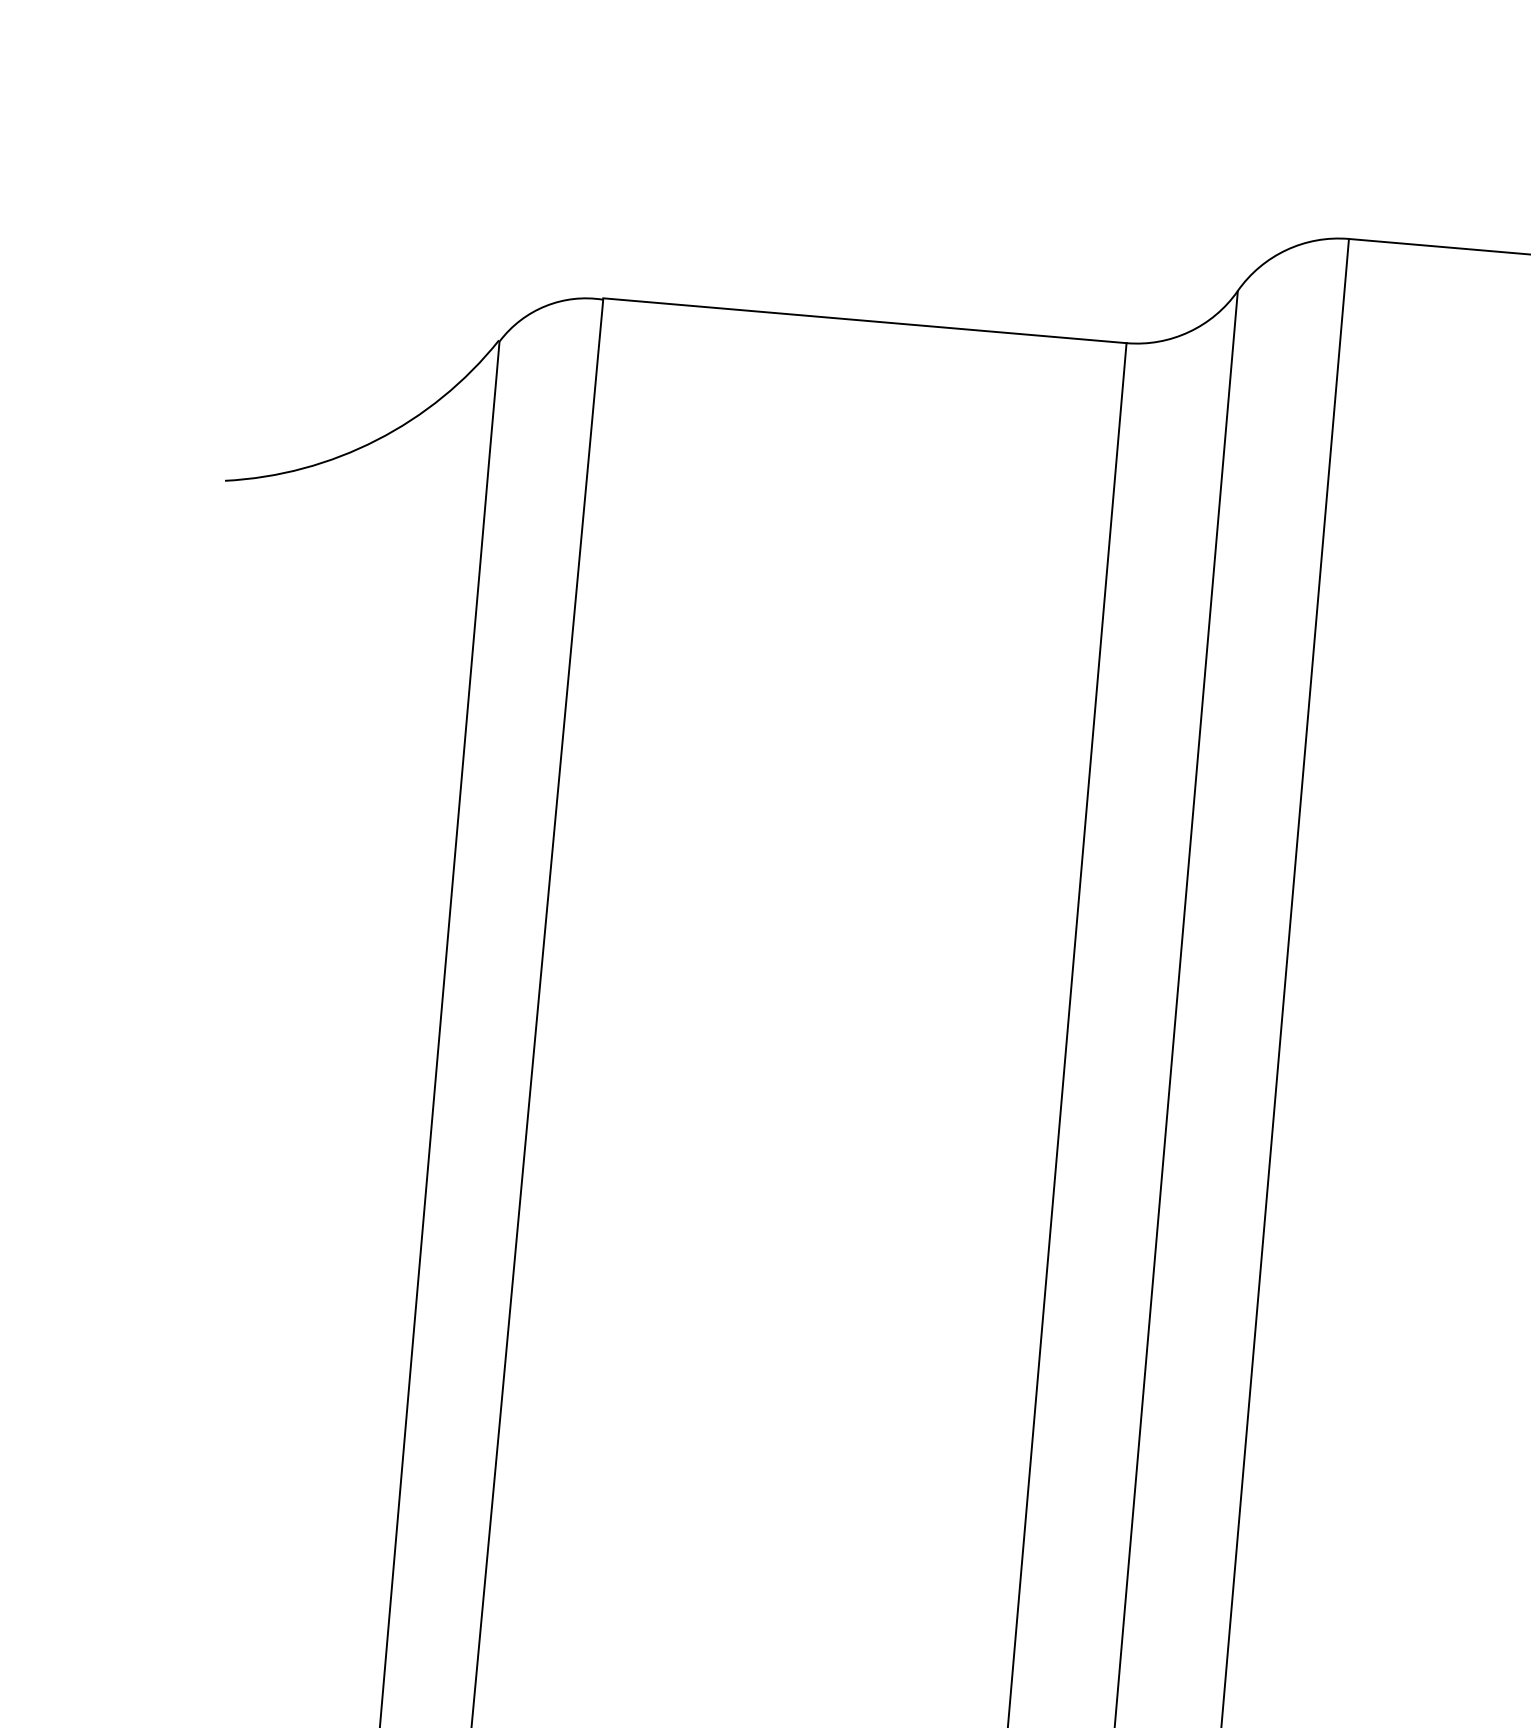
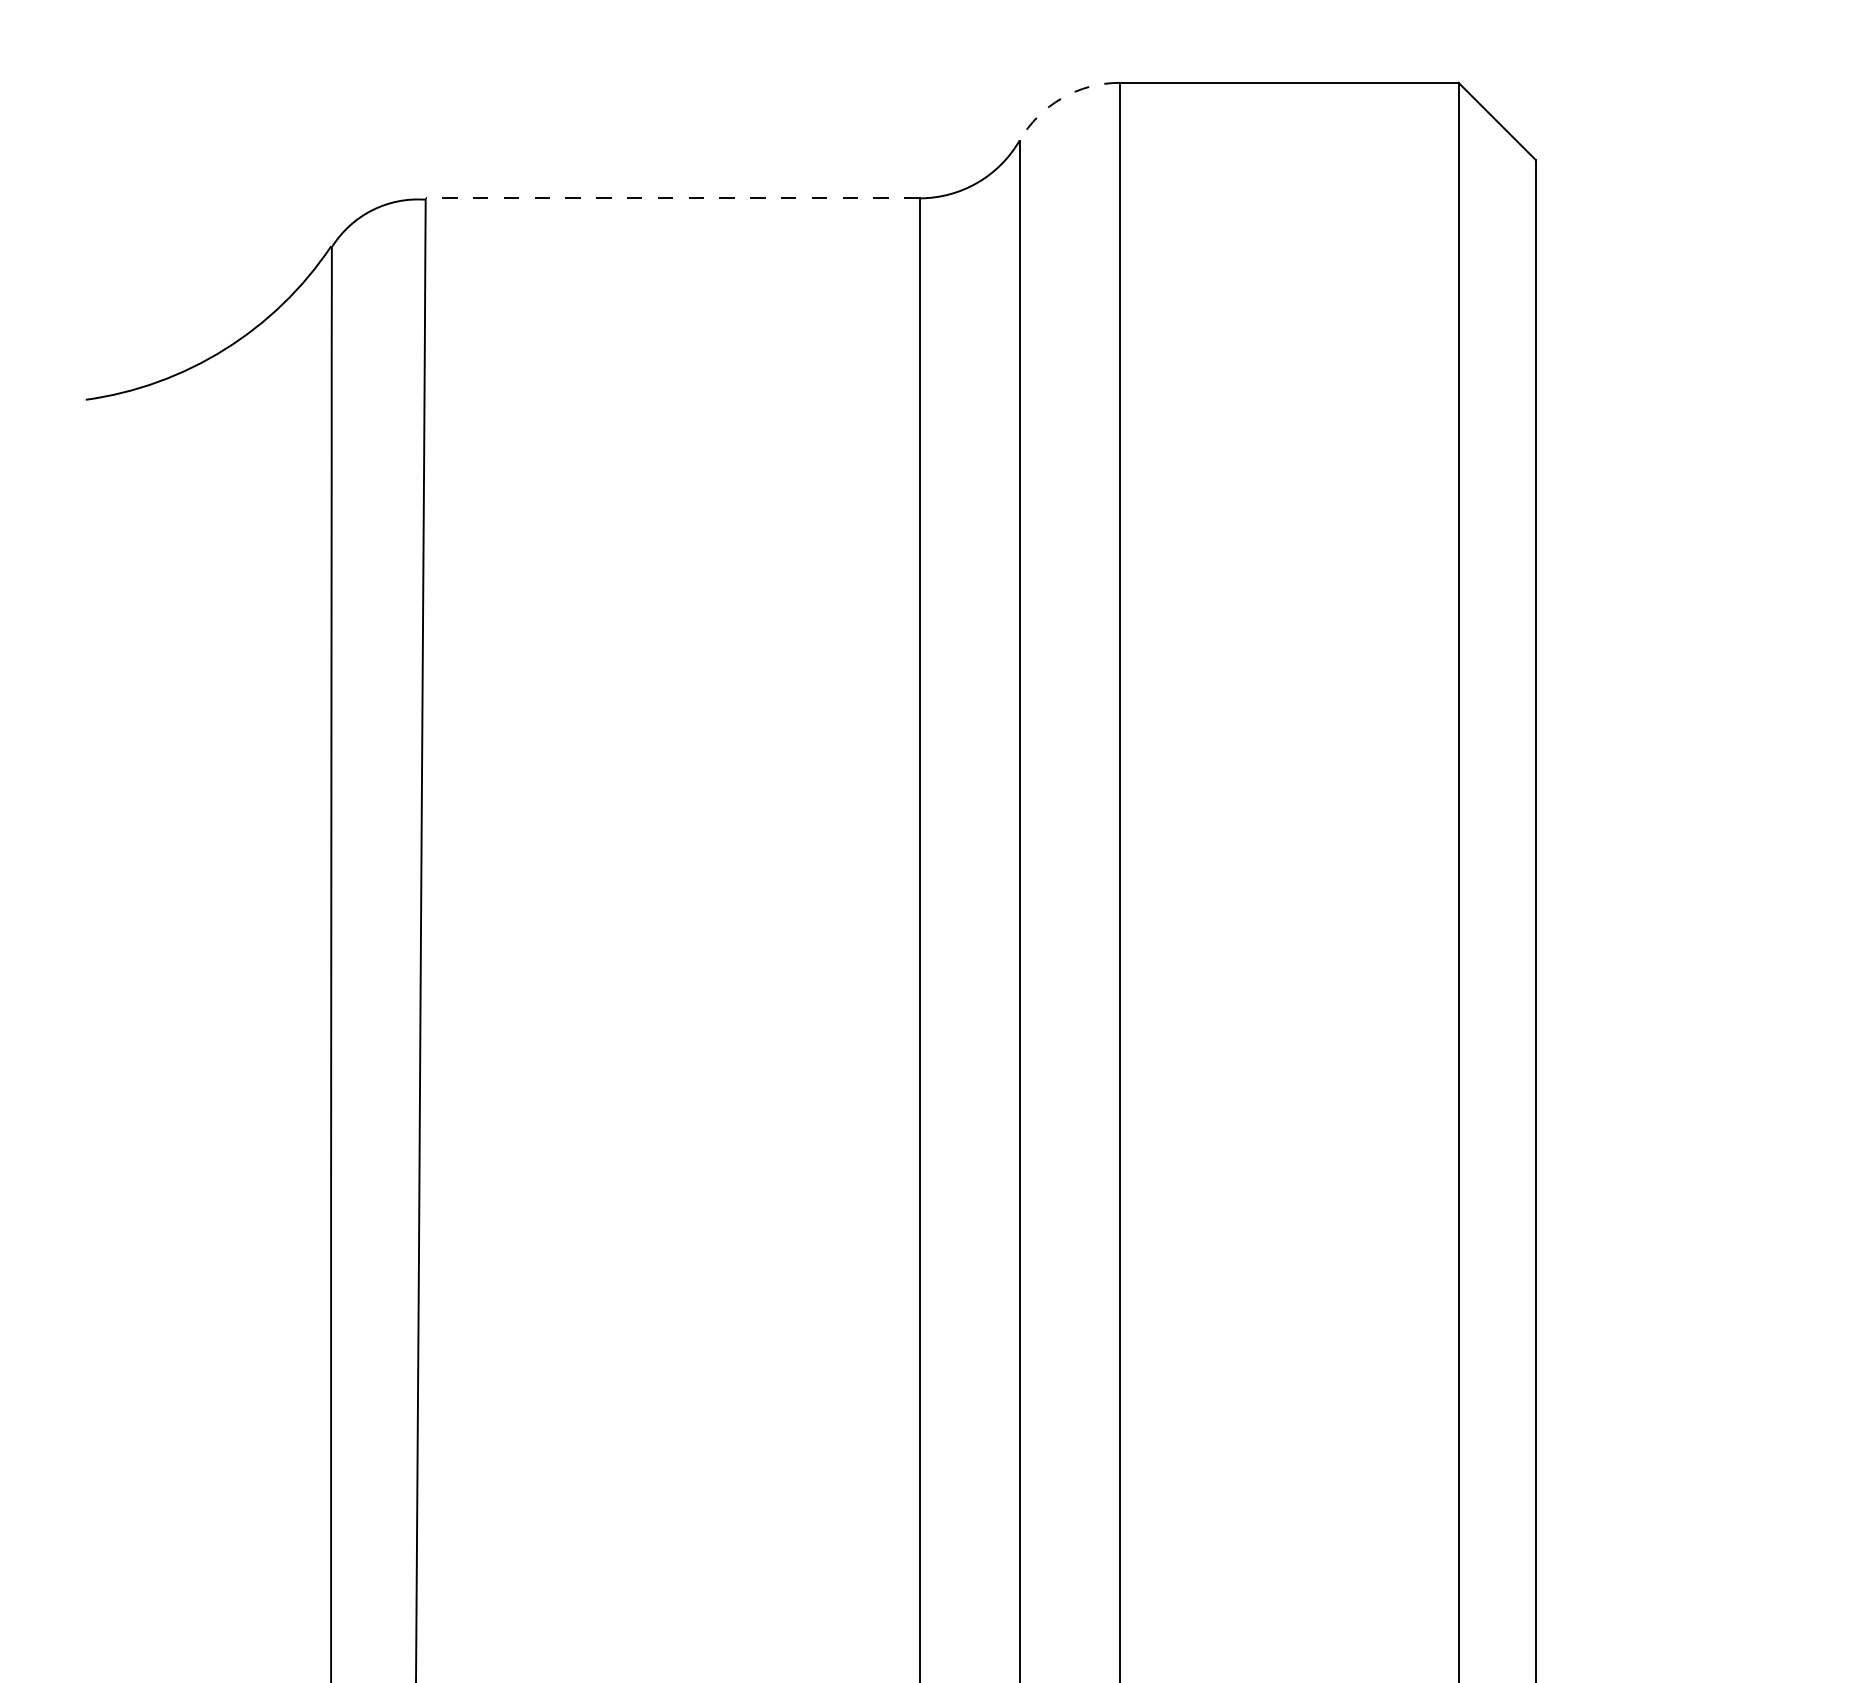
arc: (1285, 250) -> (1061, 98), solid -> dashed
line: (864, 320) -> (672, 198), solid -> dashed

